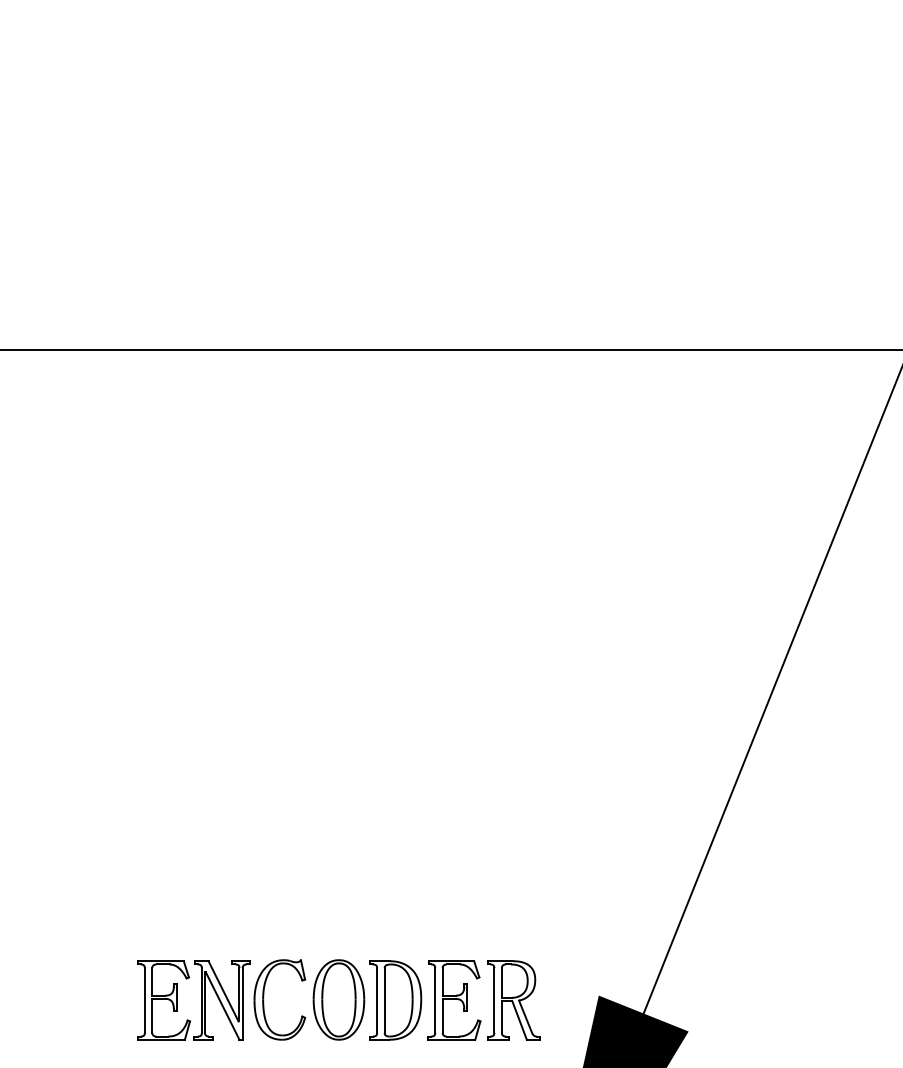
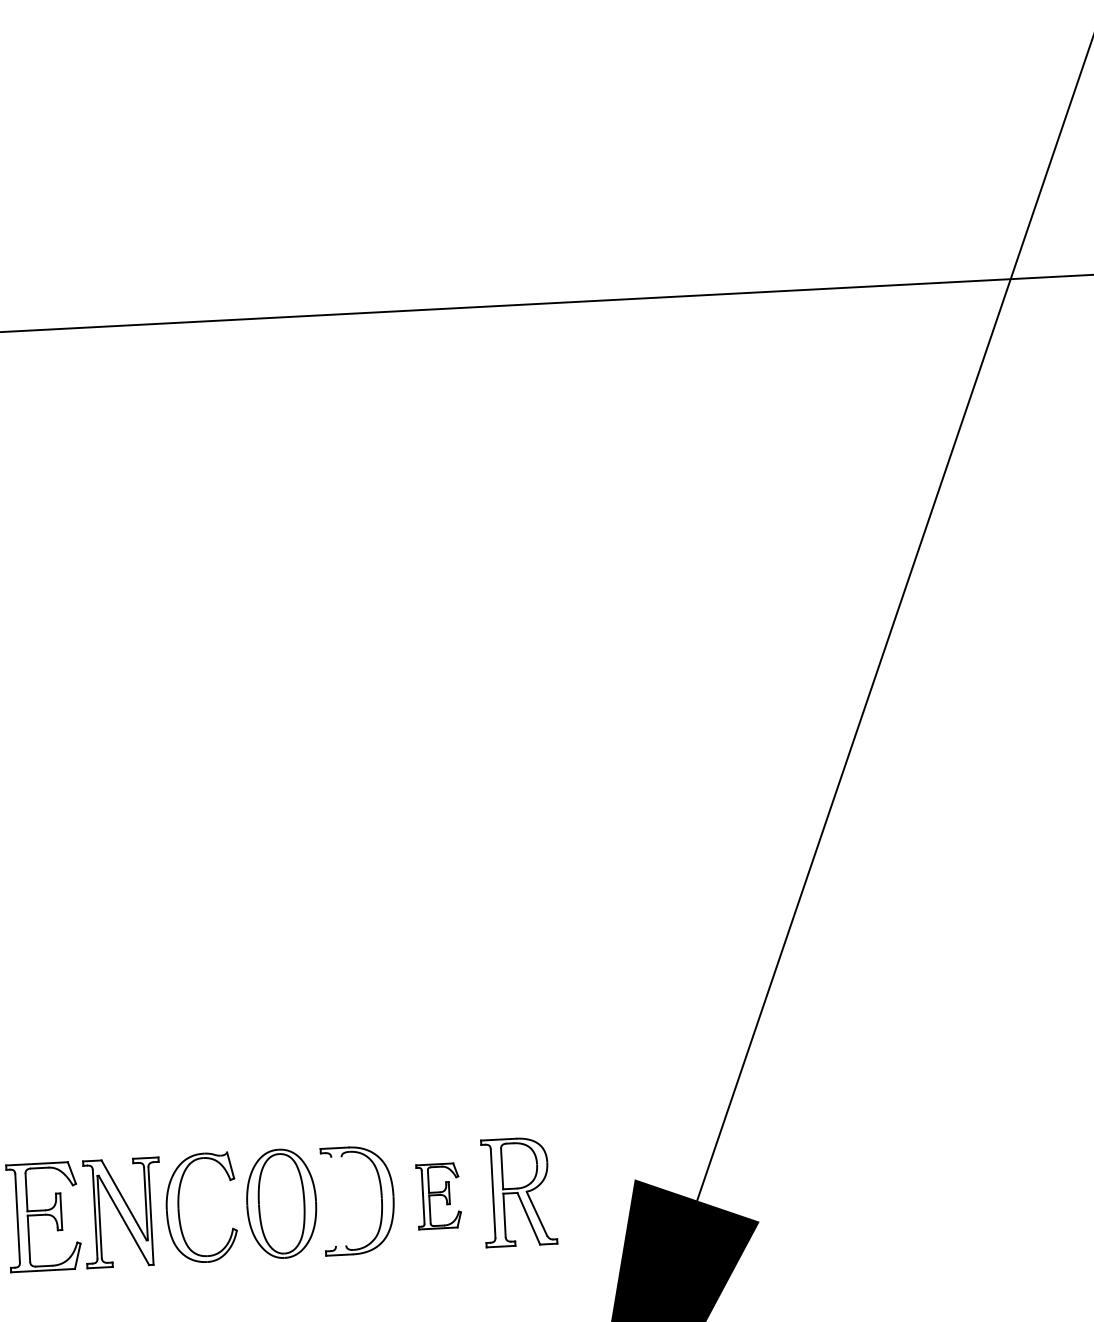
line: (377, 1000) -> (334, 1201), removed
line: (384, 1000) -> (343, 1201), removed
part: (454, 1000) -> (438, 1196), size x0.6

